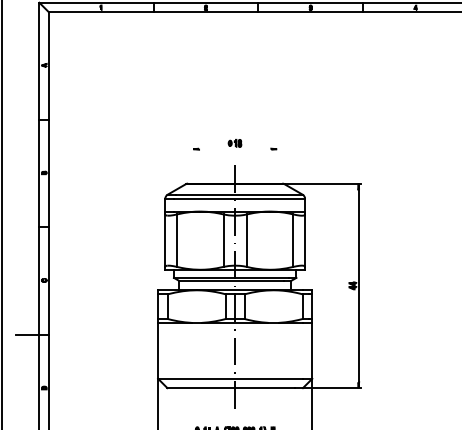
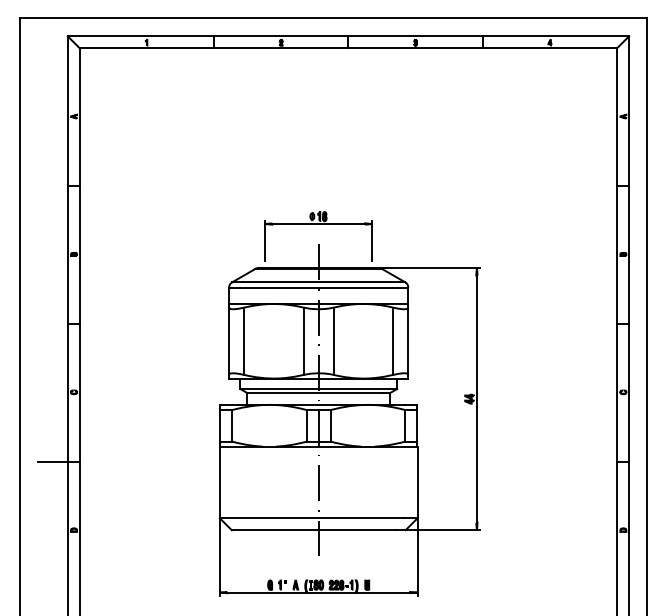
line: (235, 149) -> (318, 224), added
line: (192, 162) -> (264, 241), added
line: (277, 162) -> (372, 241), added

